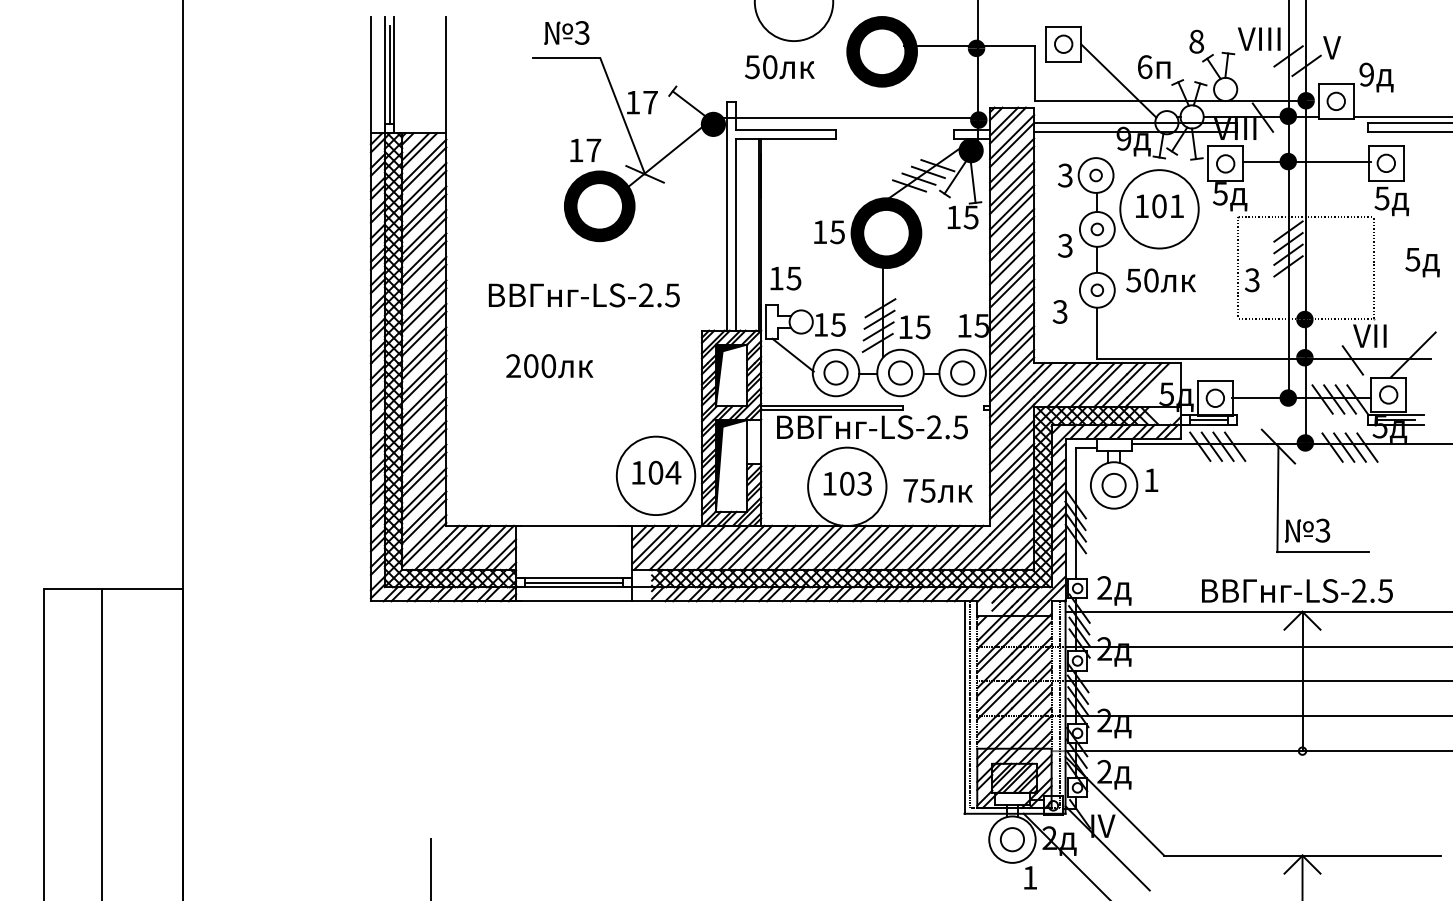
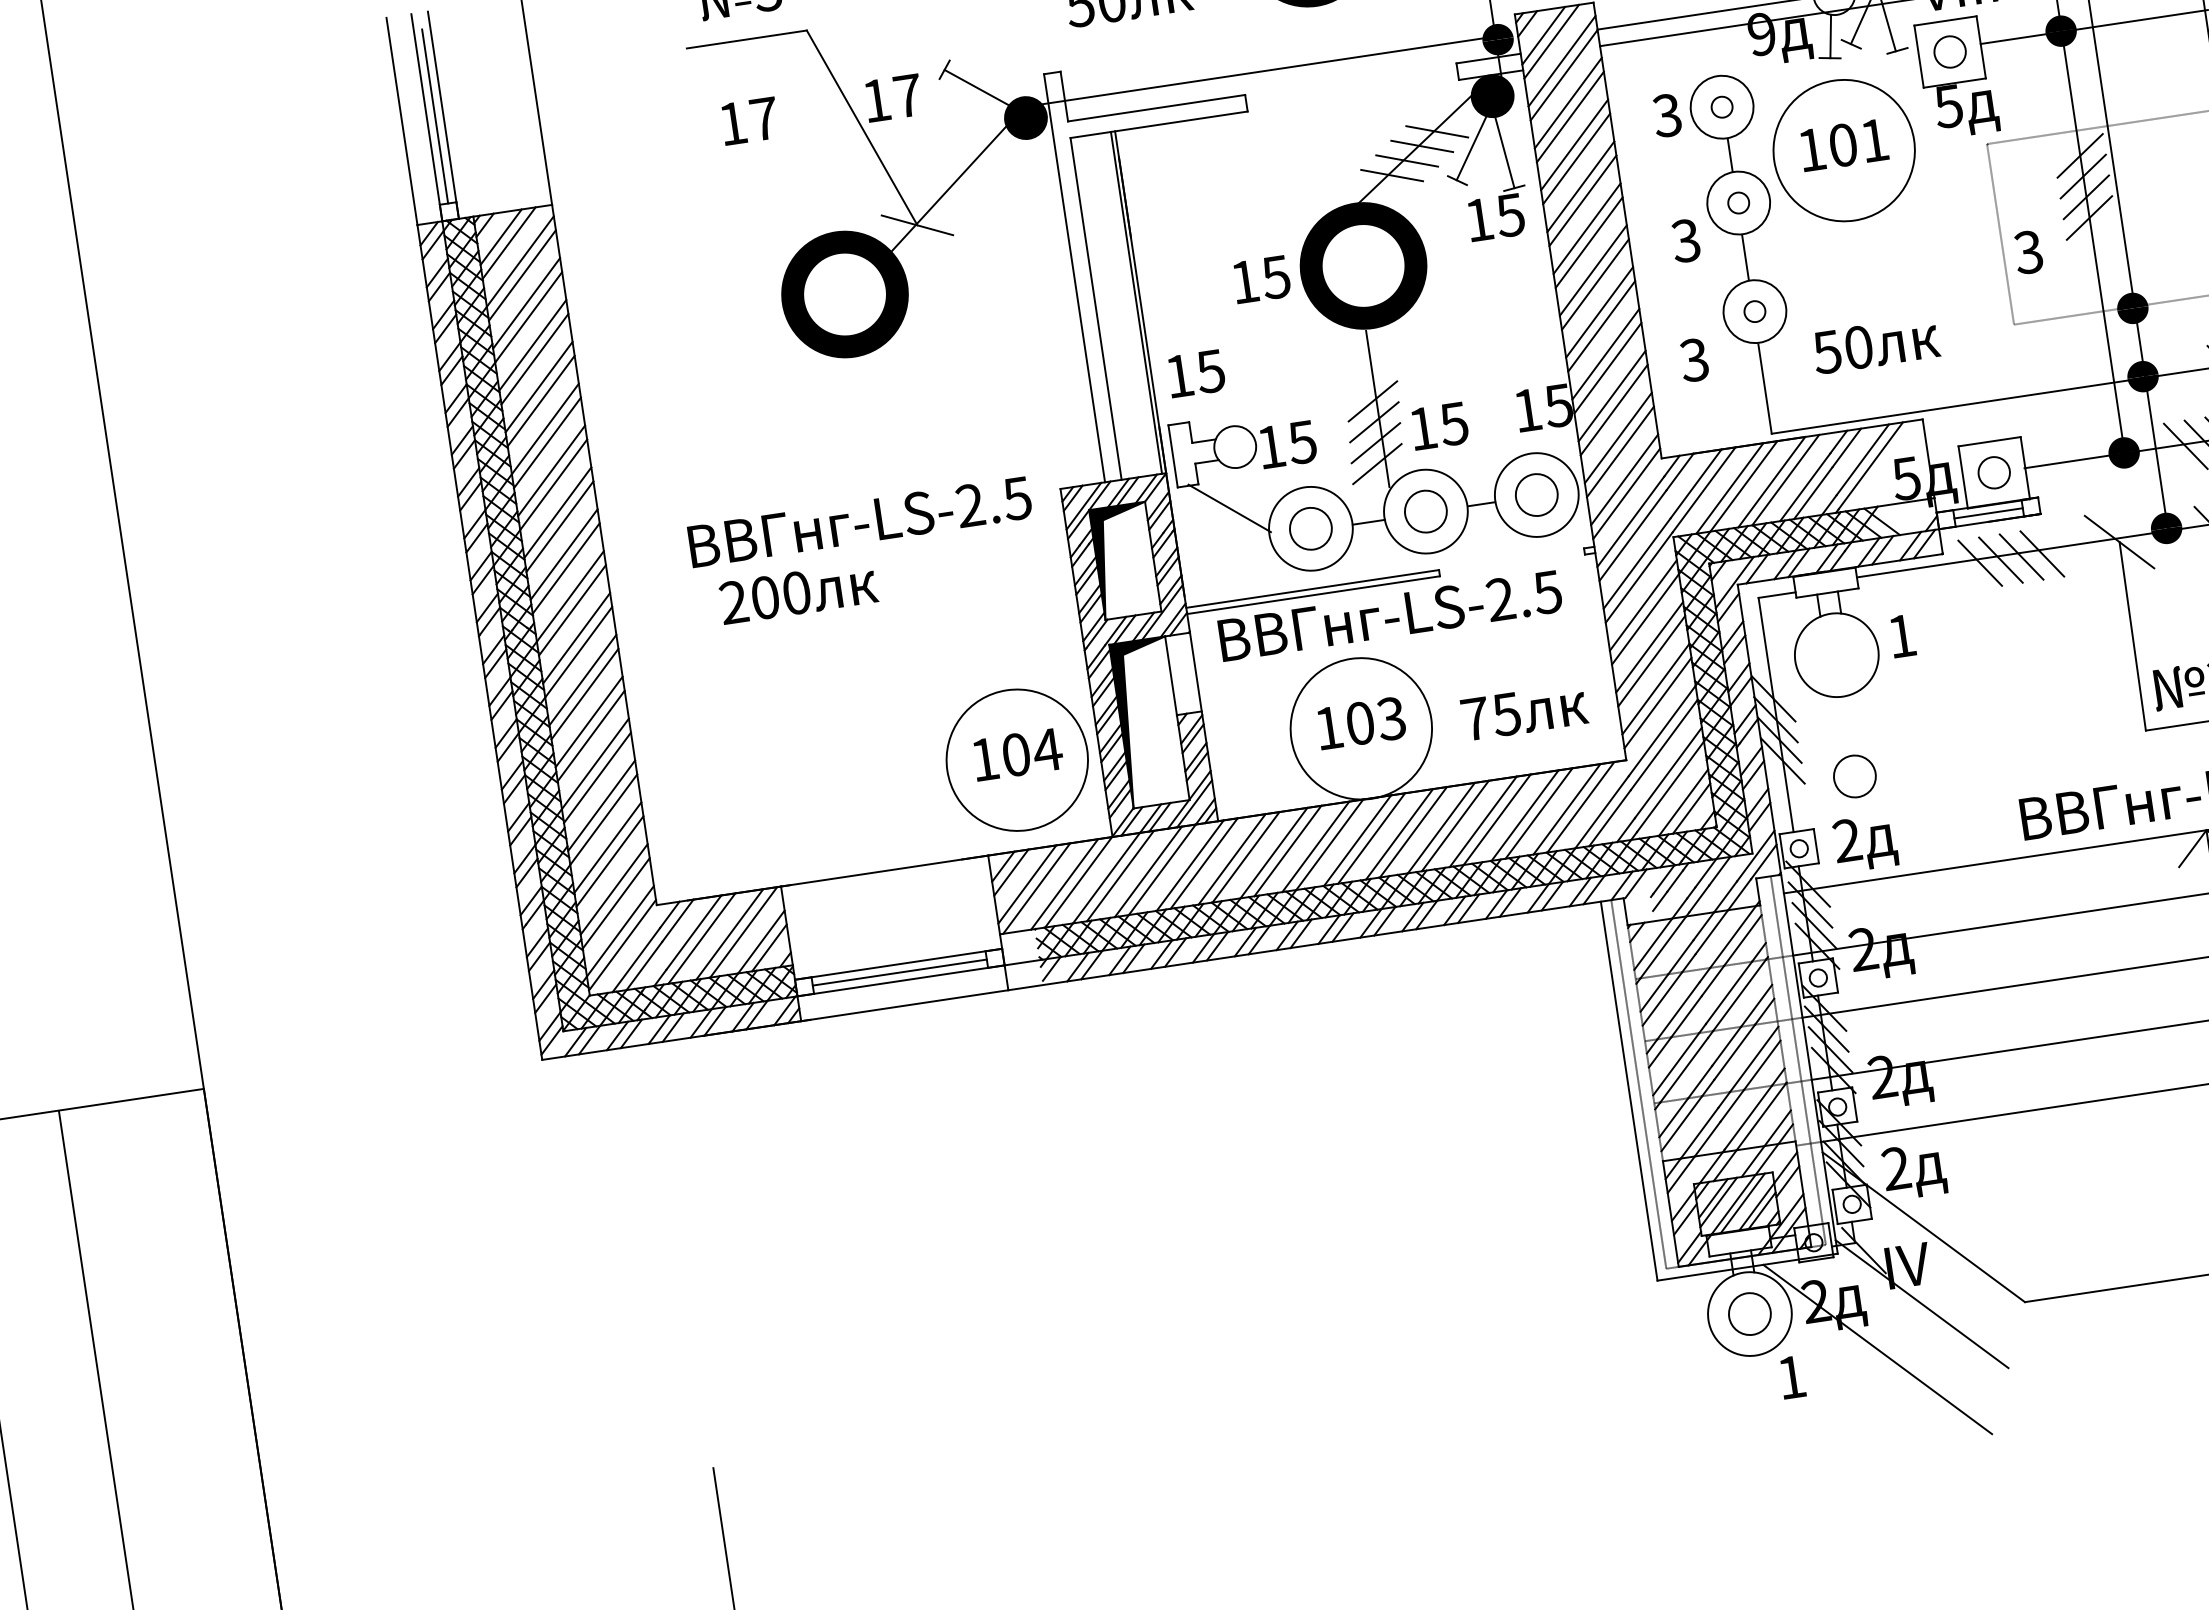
text: (585, 149) -> (749, 119), moved
text: (1160, 280) -> (1875, 345), moved
text: (584, 295) -> (860, 522), moved
circle: (1113, 485) -> (1853, 776), moved

